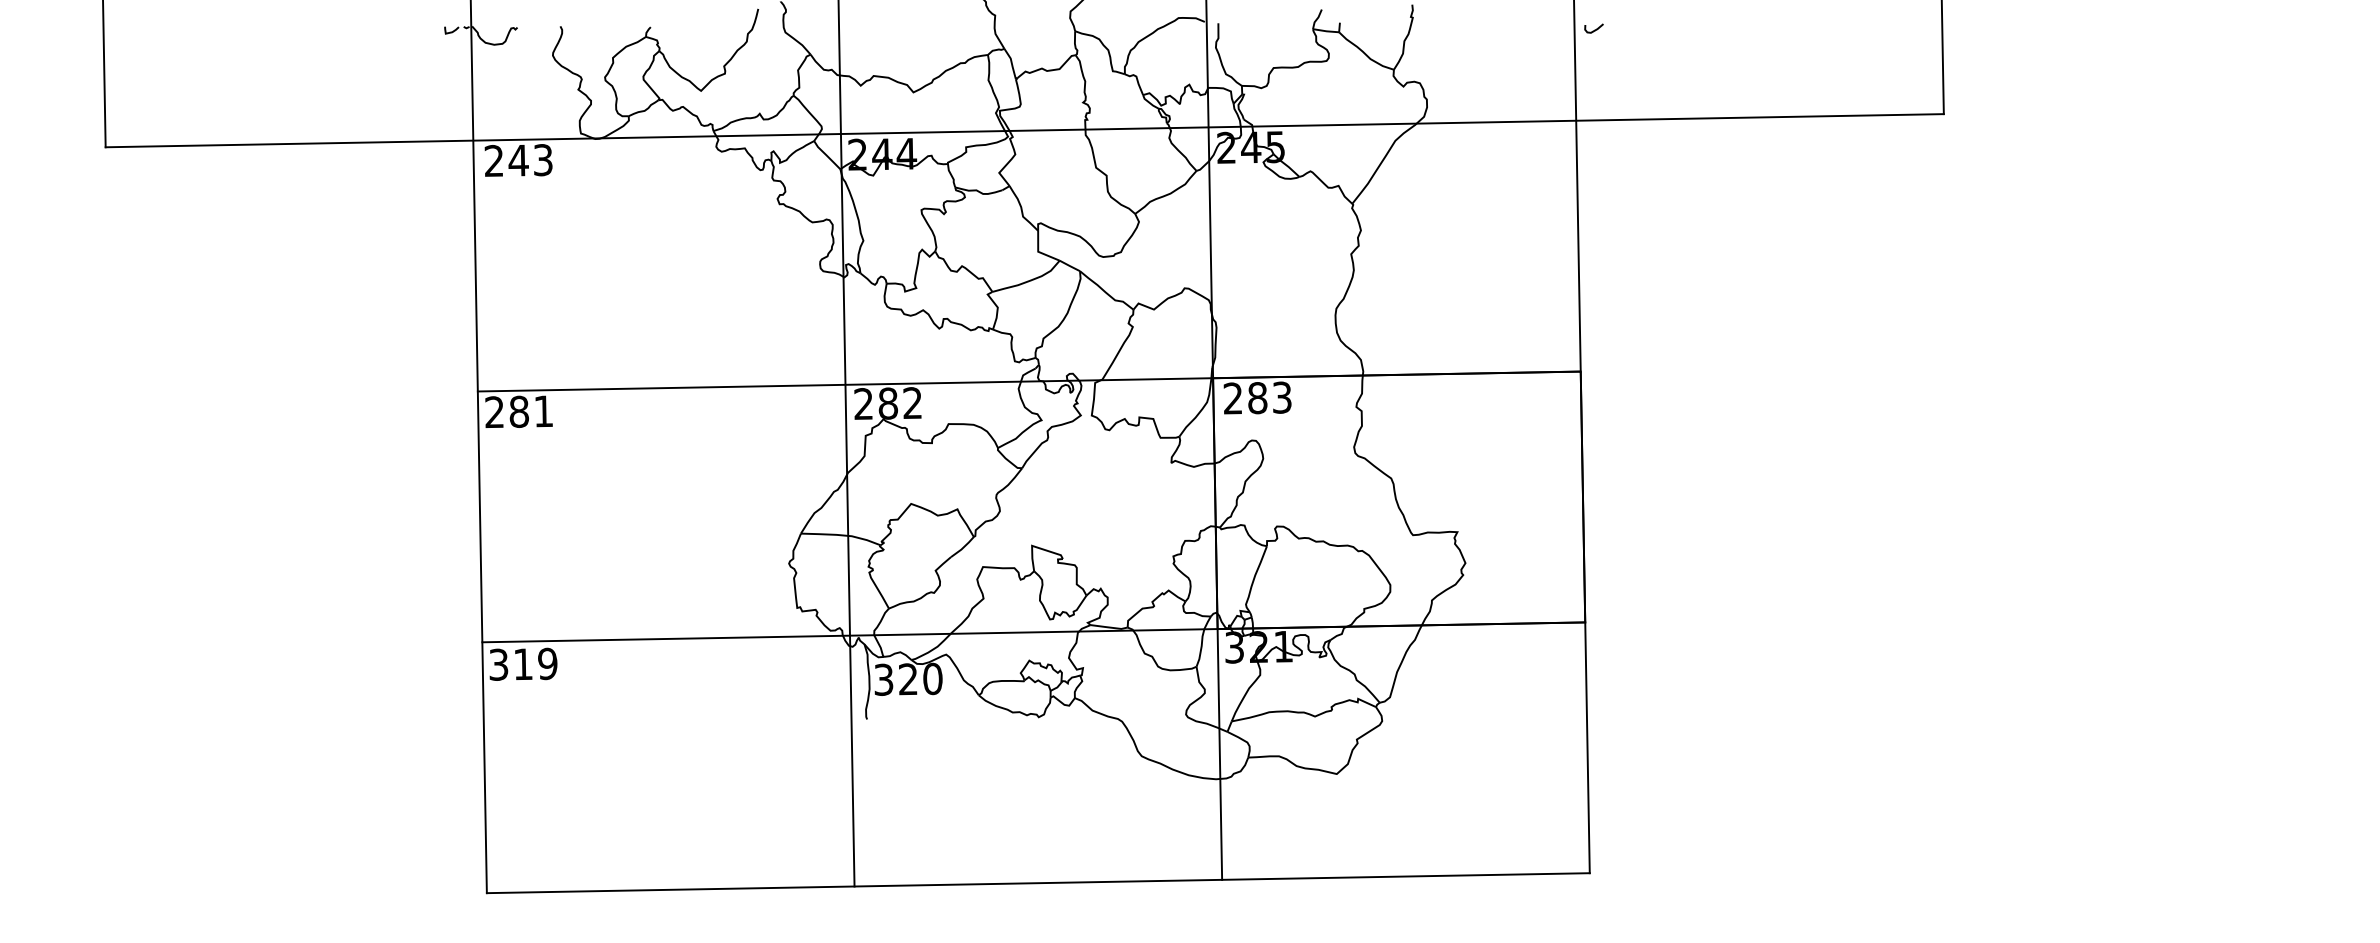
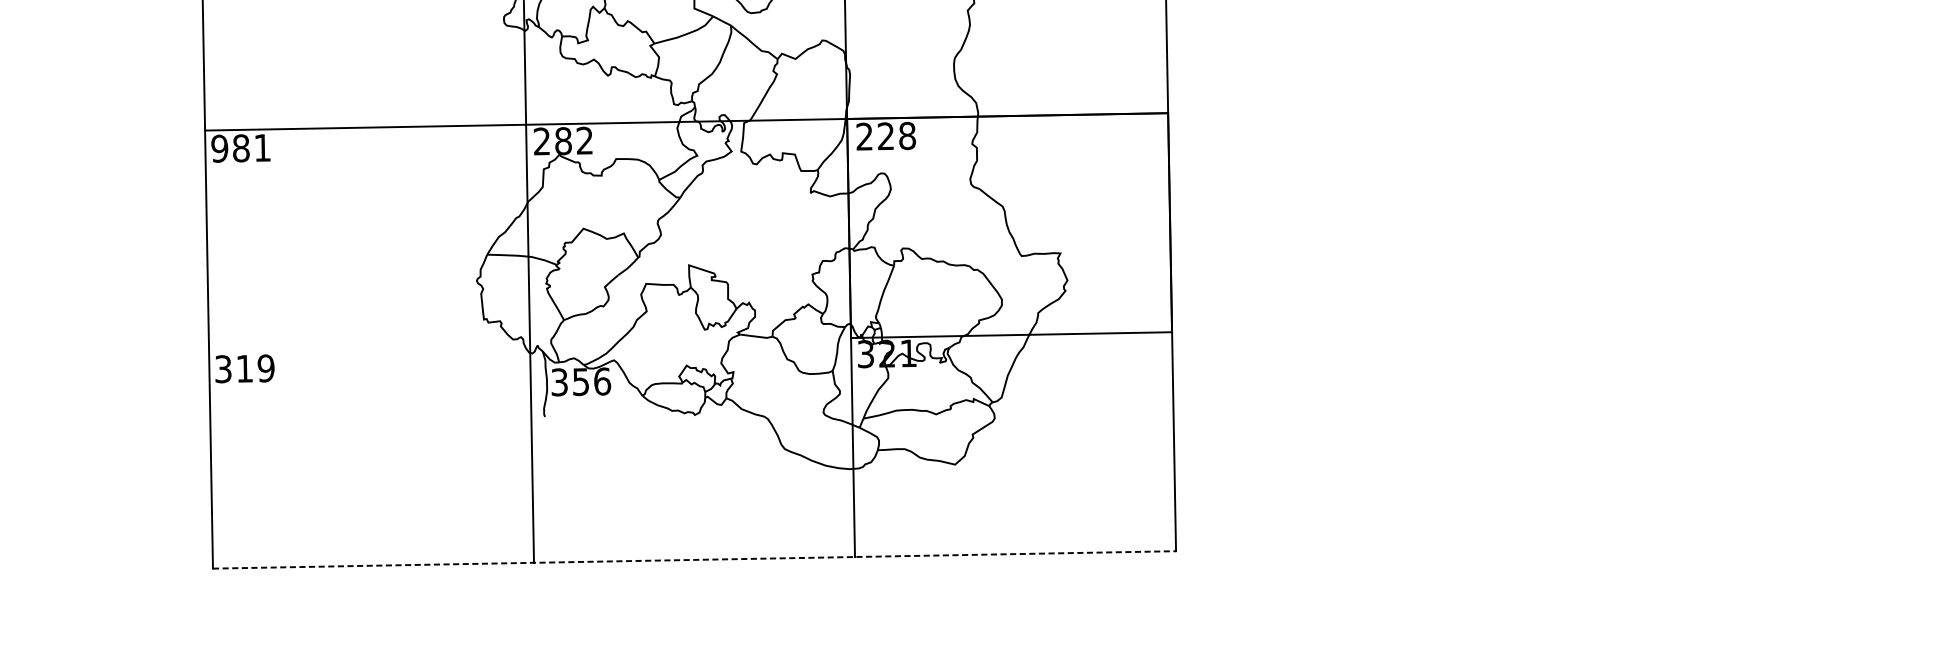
text: (1269, 397) -> (896, 135), 283 -> 228
text: (494, 412) -> (219, 148), 281 -> 981
line: (1033, 632) -> (690, 341), removed
text: (920, 678) -> (591, 381), 320 -> 356
line: (1038, 883) -> (694, 560), solid -> dashed

